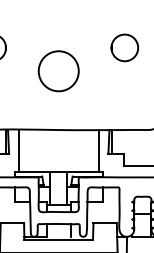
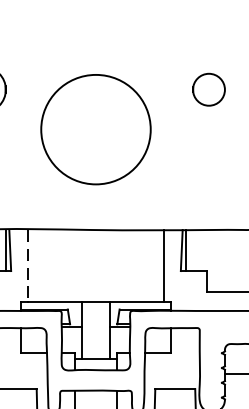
part: (124, 47) -> (208, 89), size x0.7
circle: (58, 71) -> (95, 130), size x1.6
line: (18, 150) -> (27, 265), solid -> dashed

